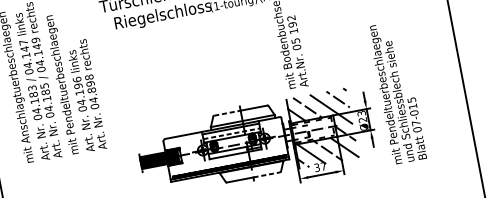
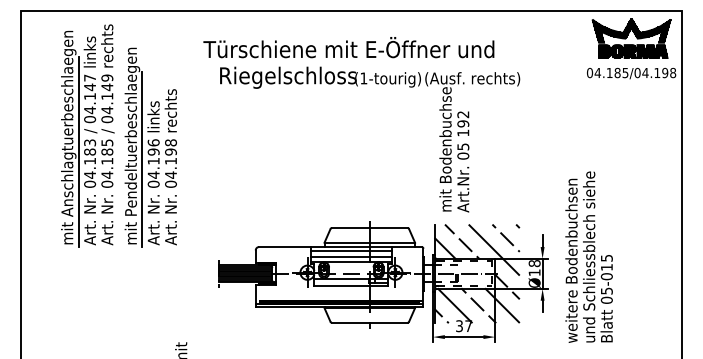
text: (91, 89) -> (170, 160), 04.898 -> 04.198
line: (71, 92) -> (142, 159), added
line: (25, 95) -> (78, 151), added
text: (385, 95) -> (572, 244), mit Pendeltuerbeschlaegen -> weitere Bodenbuchsen
line: (227, 113) -> (350, 228), dashed -> solid
text: (362, 117) -> (534, 268), Ø23 -> Ø18
text: (415, 122) -> (606, 290), 07-015 -> 05-015
line: (231, 133) -> (351, 257), dashed -> solid
line: (266, 174) -> (388, 322), dashed -> solid

